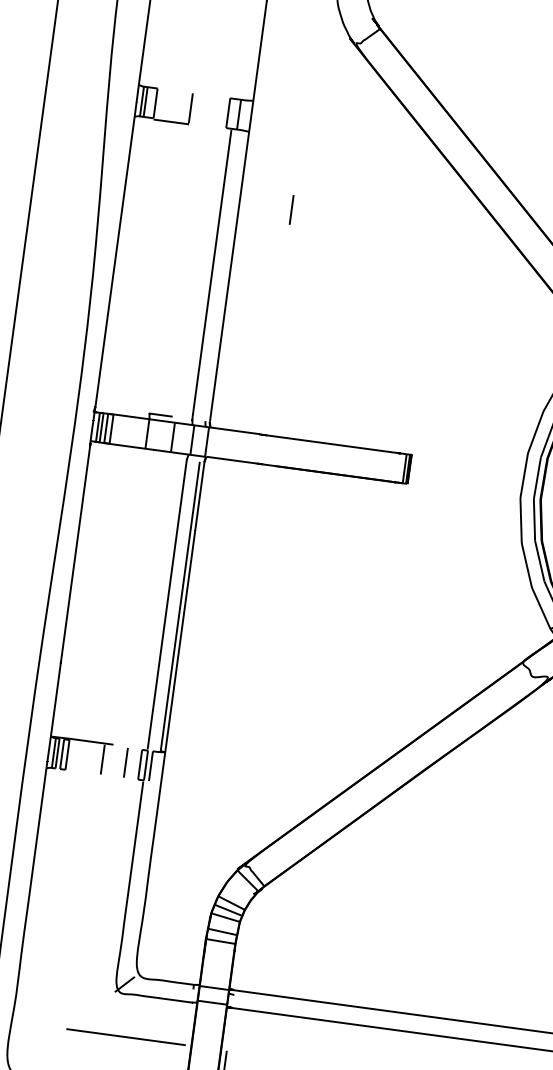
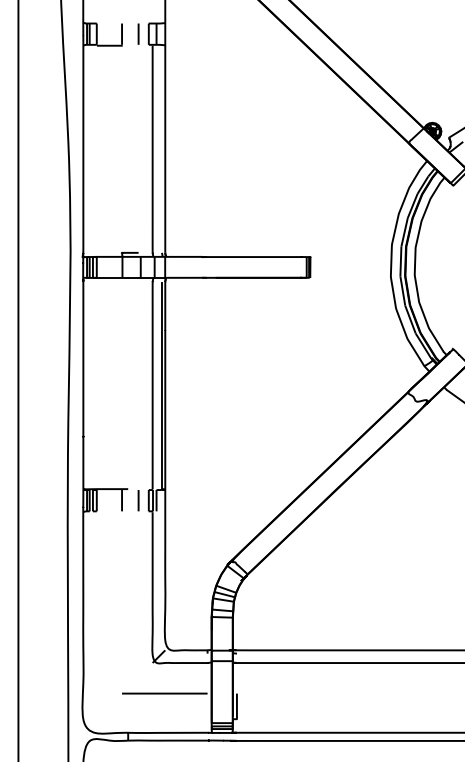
line: (291, 208) -> (138, 33), moved

